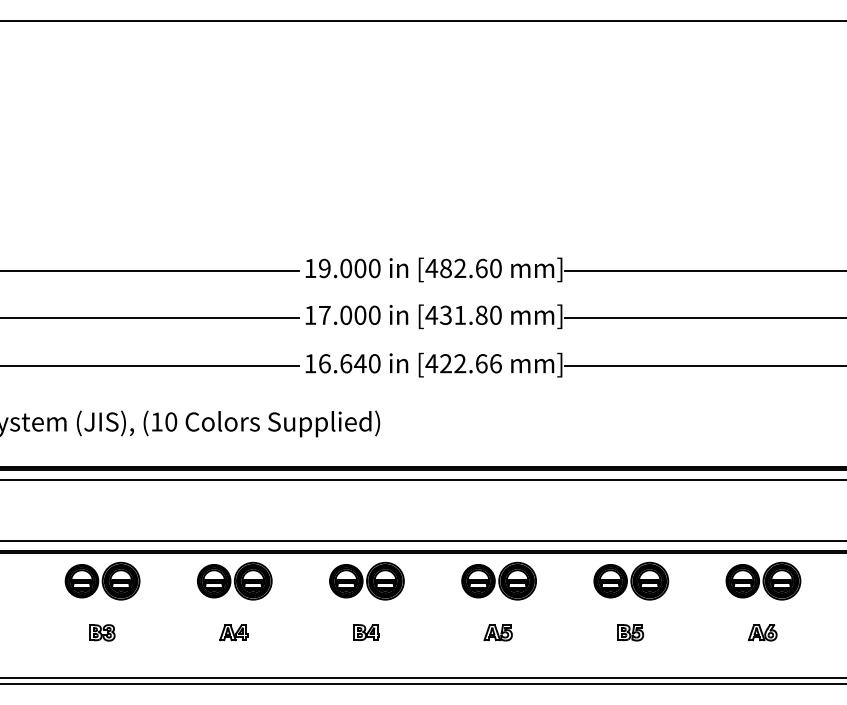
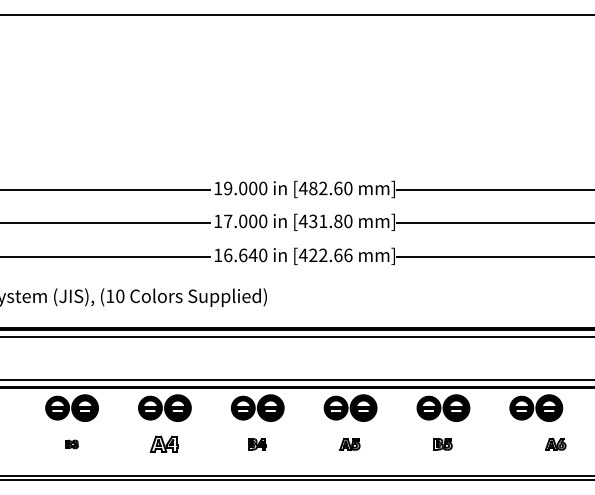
part: (101, 632) -> (71, 444), size x0.7
part: (232, 632) -> (163, 444), size x1.4
part: (762, 632) -> (555, 444), moved

